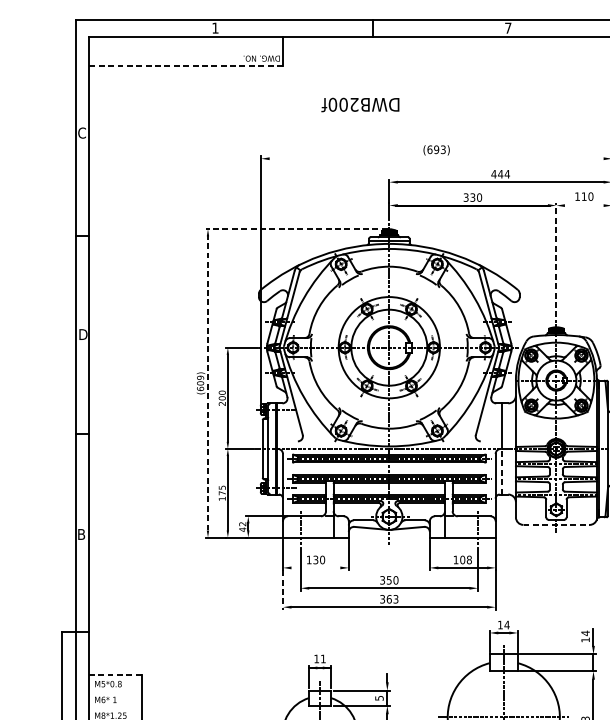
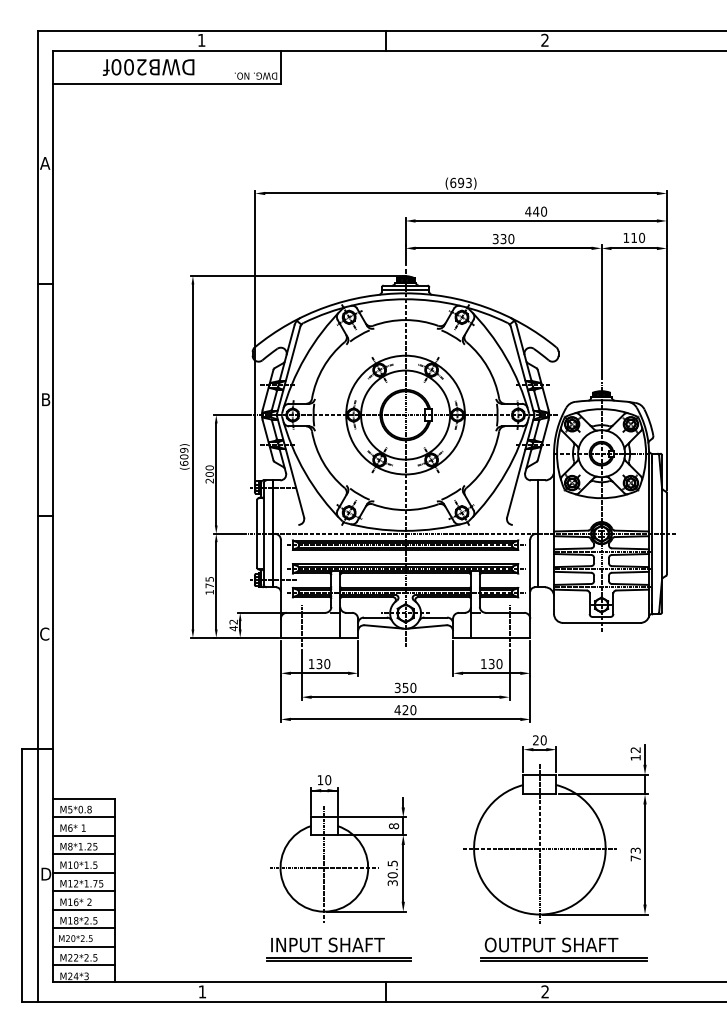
text: (507, 27) -> (544, 39), 7 -> 2
line: (186, 65) -> (167, 84), dashed -> solid
text: (360, 105) -> (148, 67), moved
text: (82, 132) -> (45, 162), C -> A
line: (436, 158) -> (460, 193), added
text: (506, 174) -> (543, 211), 444 -> 440
line: (583, 205) -> (633, 248), added
line: (297, 229) -> (297, 276), dashed -> solid
line: (556, 260) -> (601, 312), dashed -> solid
text: (83, 334) -> (47, 399), D -> B
line: (207, 383) -> (192, 456), dashed -> solid
line: (501, 471) -> (537, 560), dashed -> solid
line: (556, 524) -> (601, 622), dashed -> solid
text: (81, 533) -> (44, 633), B -> C
text: (465, 560) -> (495, 664), 108 -> 130
line: (315, 568) -> (319, 673), added
line: (282, 590) -> (280, 699), dashed -> solid
text: (389, 599) -> (405, 710), 363 -> 420
text: (503, 625) -> (539, 740), 14 -> 20
text: (585, 632) -> (635, 749), 14 -> 12
text: (323, 659) -> (328, 780), 11 -> 10
line: (115, 674) -> (84, 798), dashed -> solid
line: (115, 690) -> (84, 817), added
text: (379, 698) -> (393, 826), 5 -> 8
line: (115, 706) -> (84, 835), added

